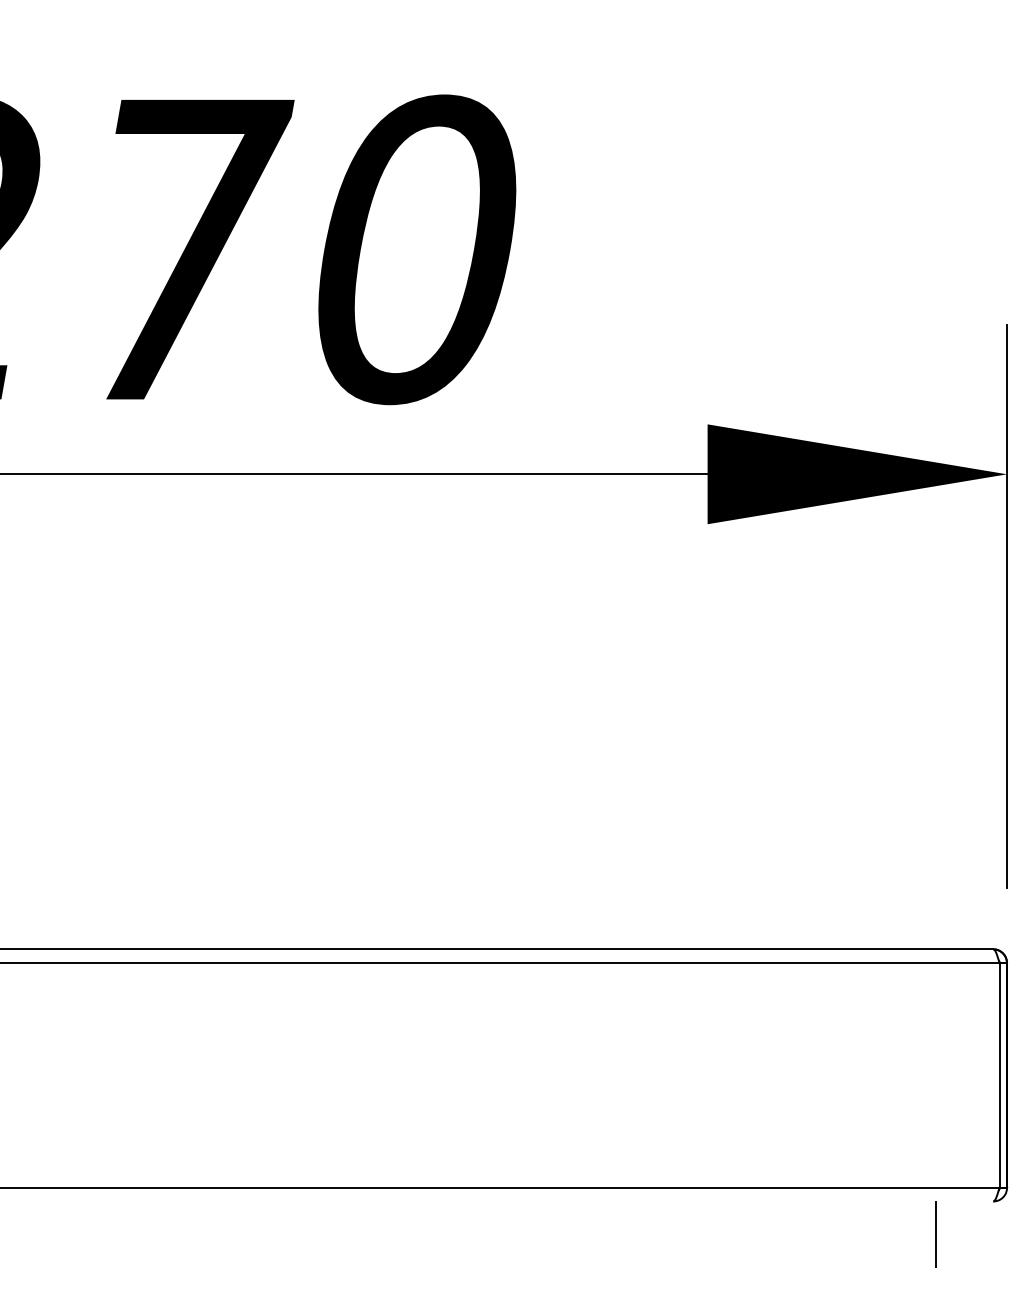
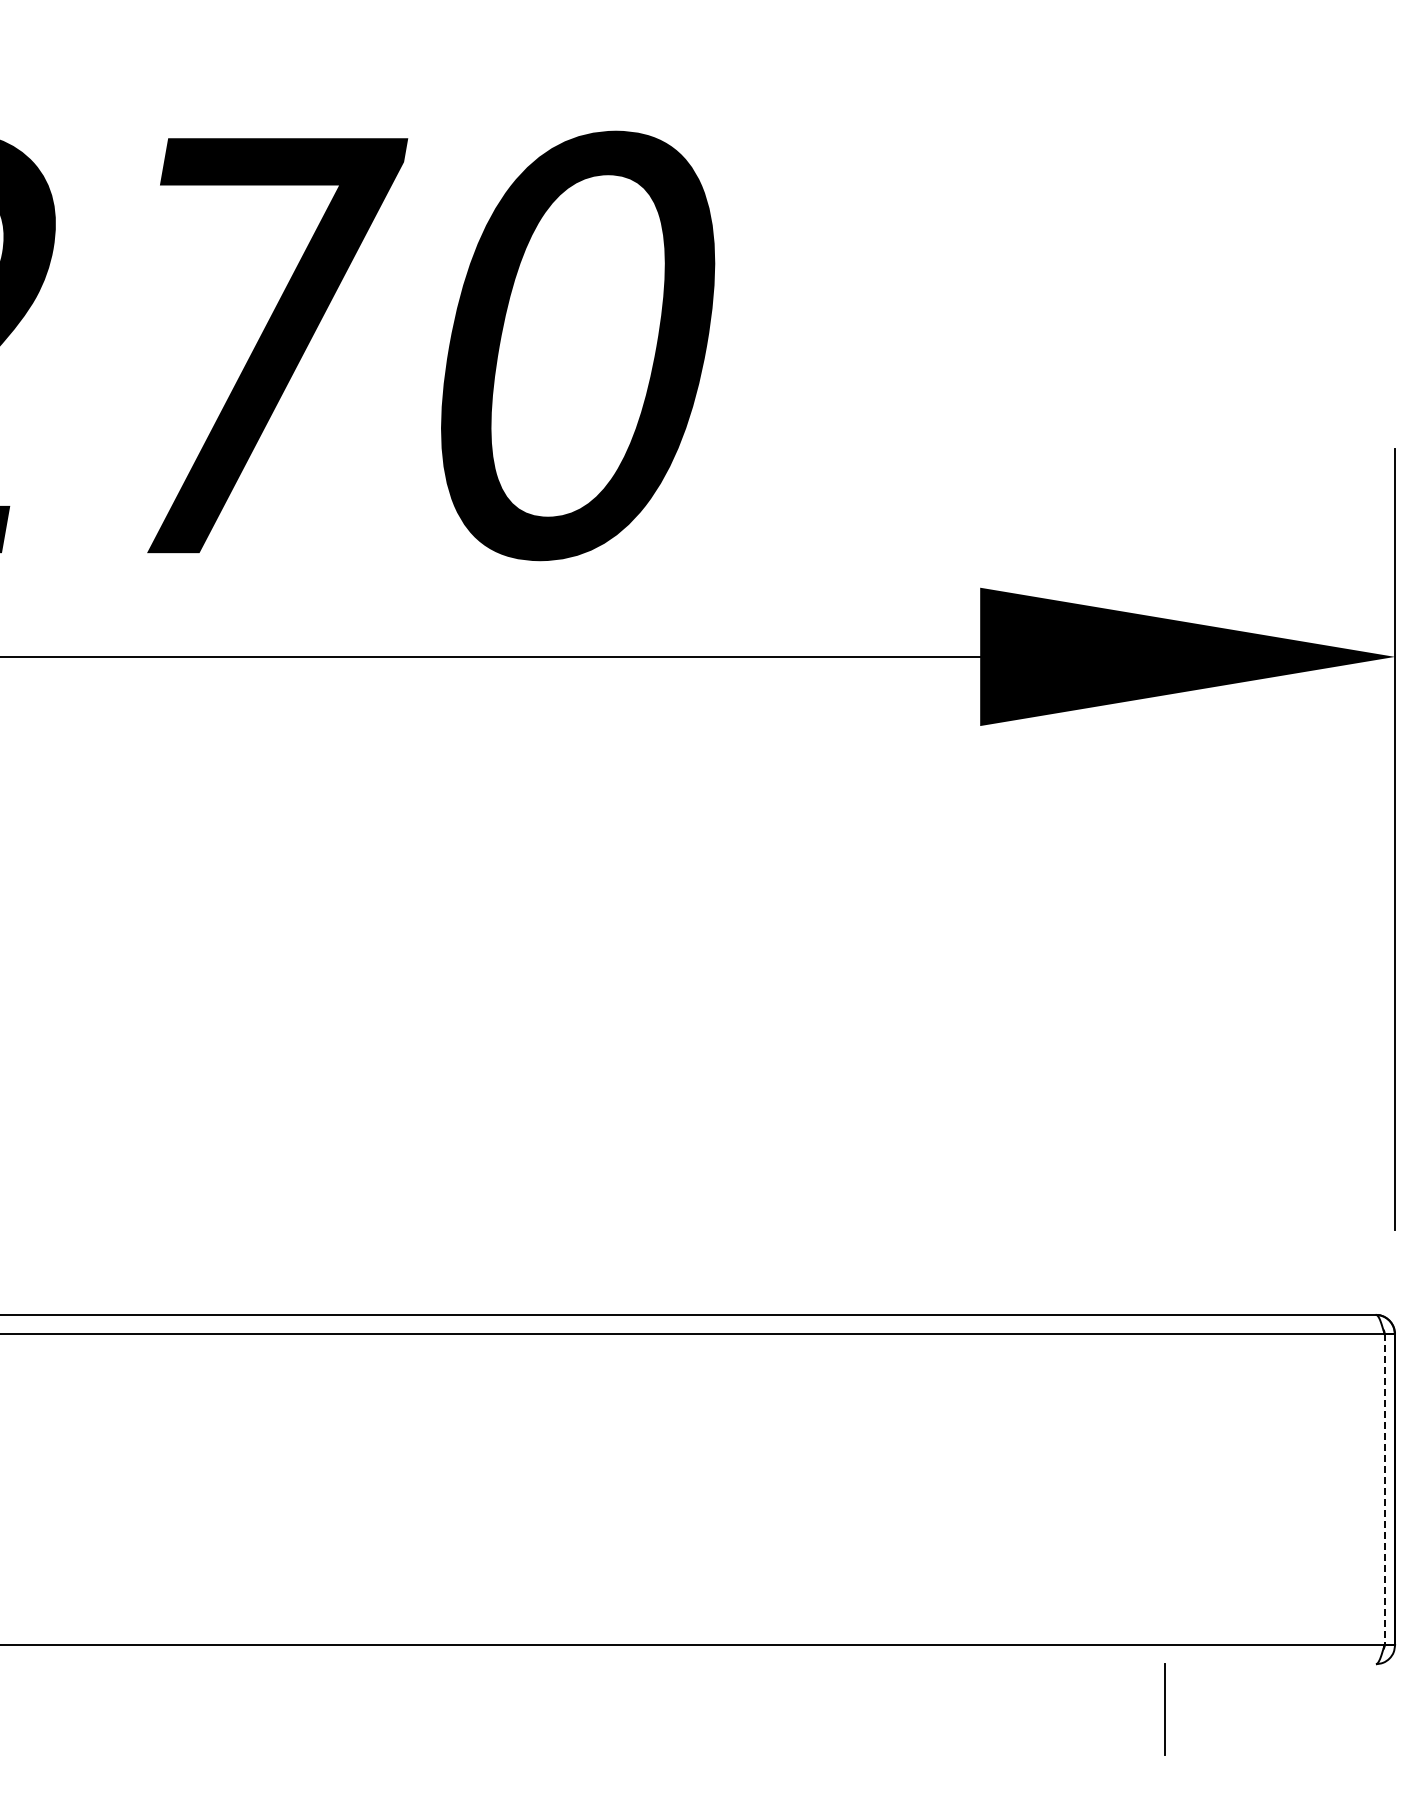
line: (999, 1076) -> (1384, 1490), solid -> dashed
line: (935, 1234) -> (1164, 1709), moved

